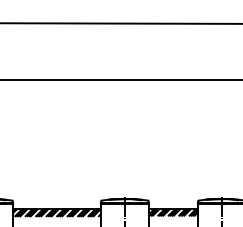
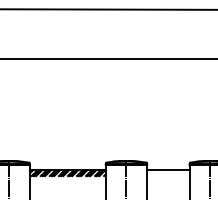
hatch: (172, 212) -> (167, 172), removed

